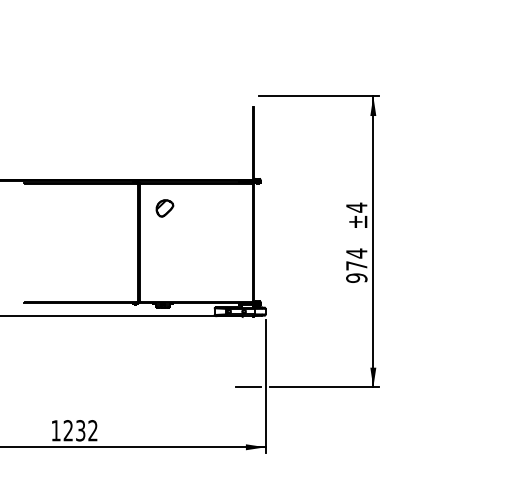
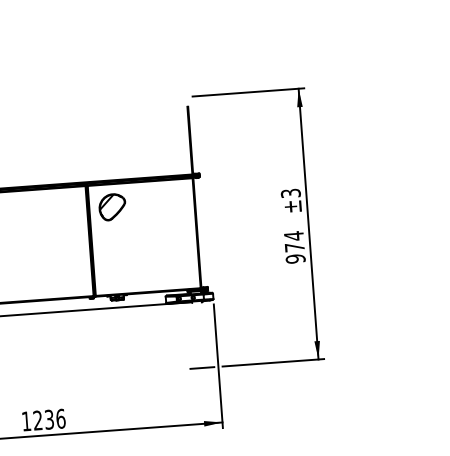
text: (356, 207) -> (290, 193), ±4 -> ±3
part: (164, 208) -> (112, 207), size x1.67
text: (92, 430) -> (60, 418), 1232 -> 1236

